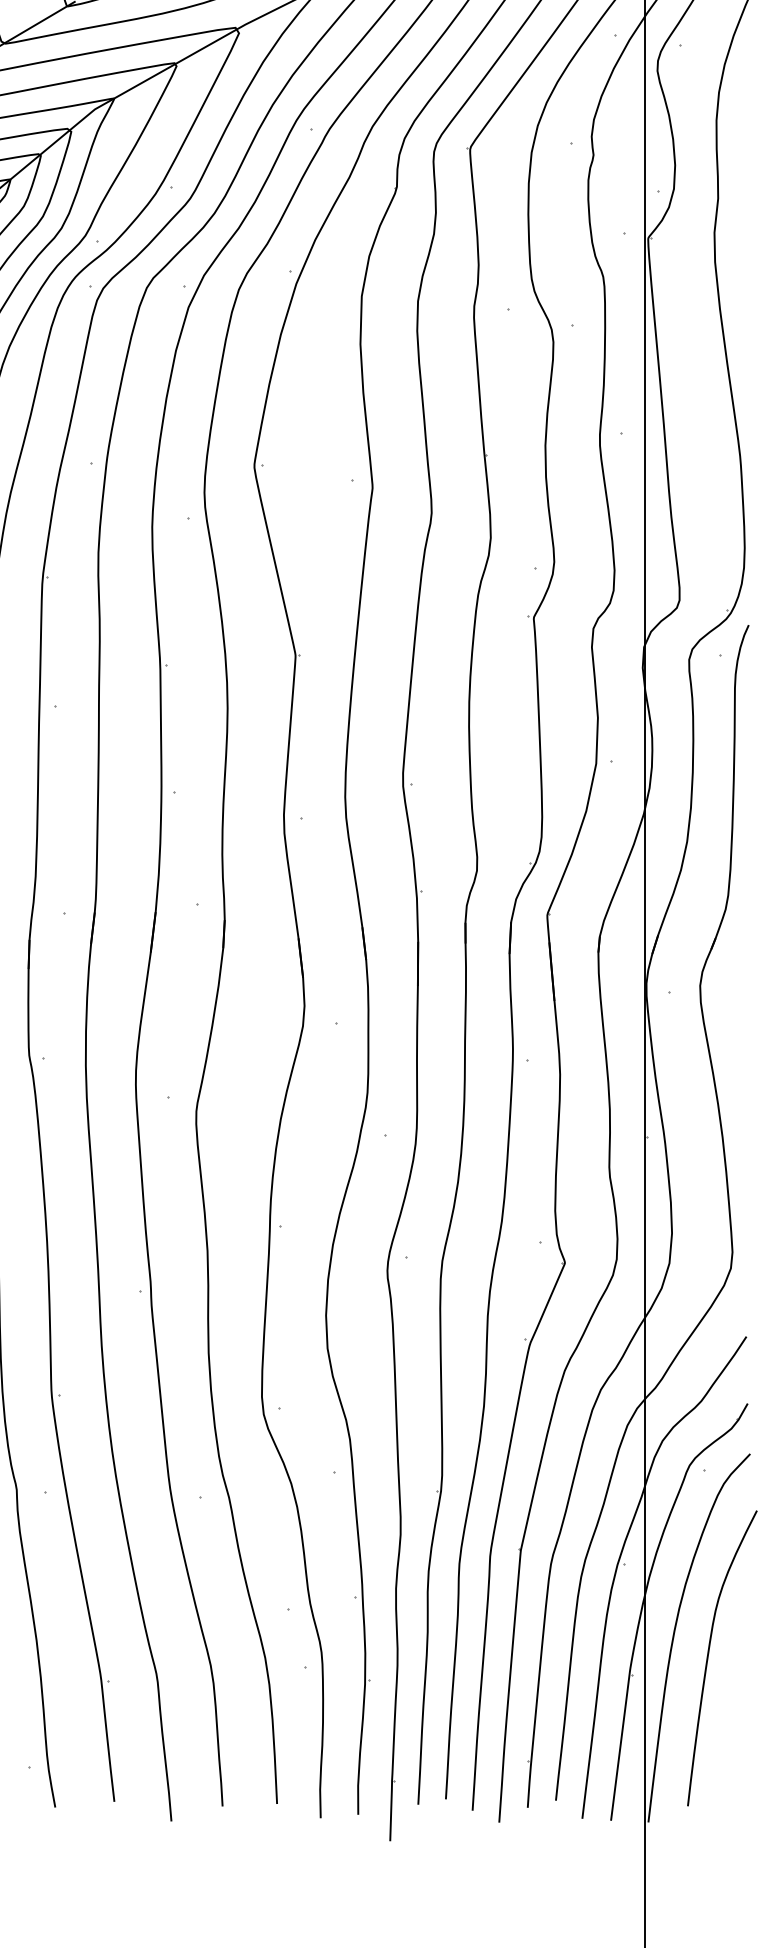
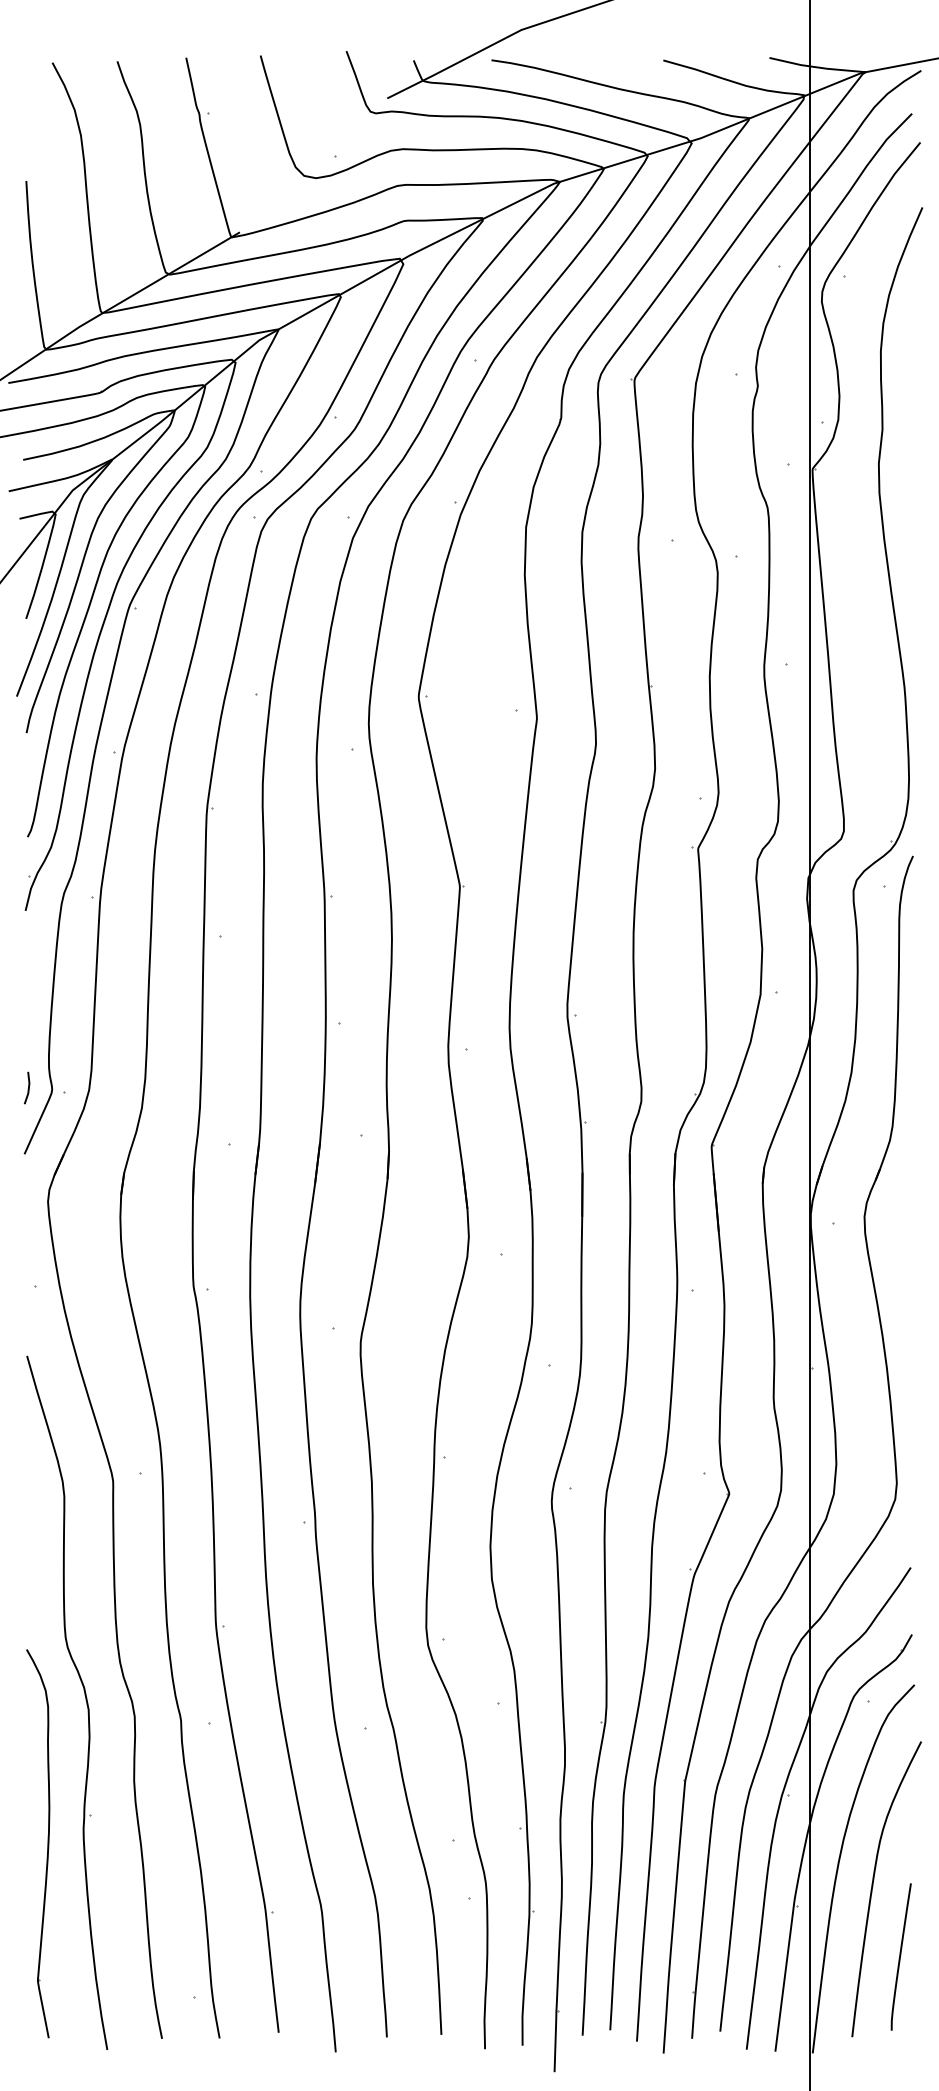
curve: (736, 1725) -> (900, 1956), added

